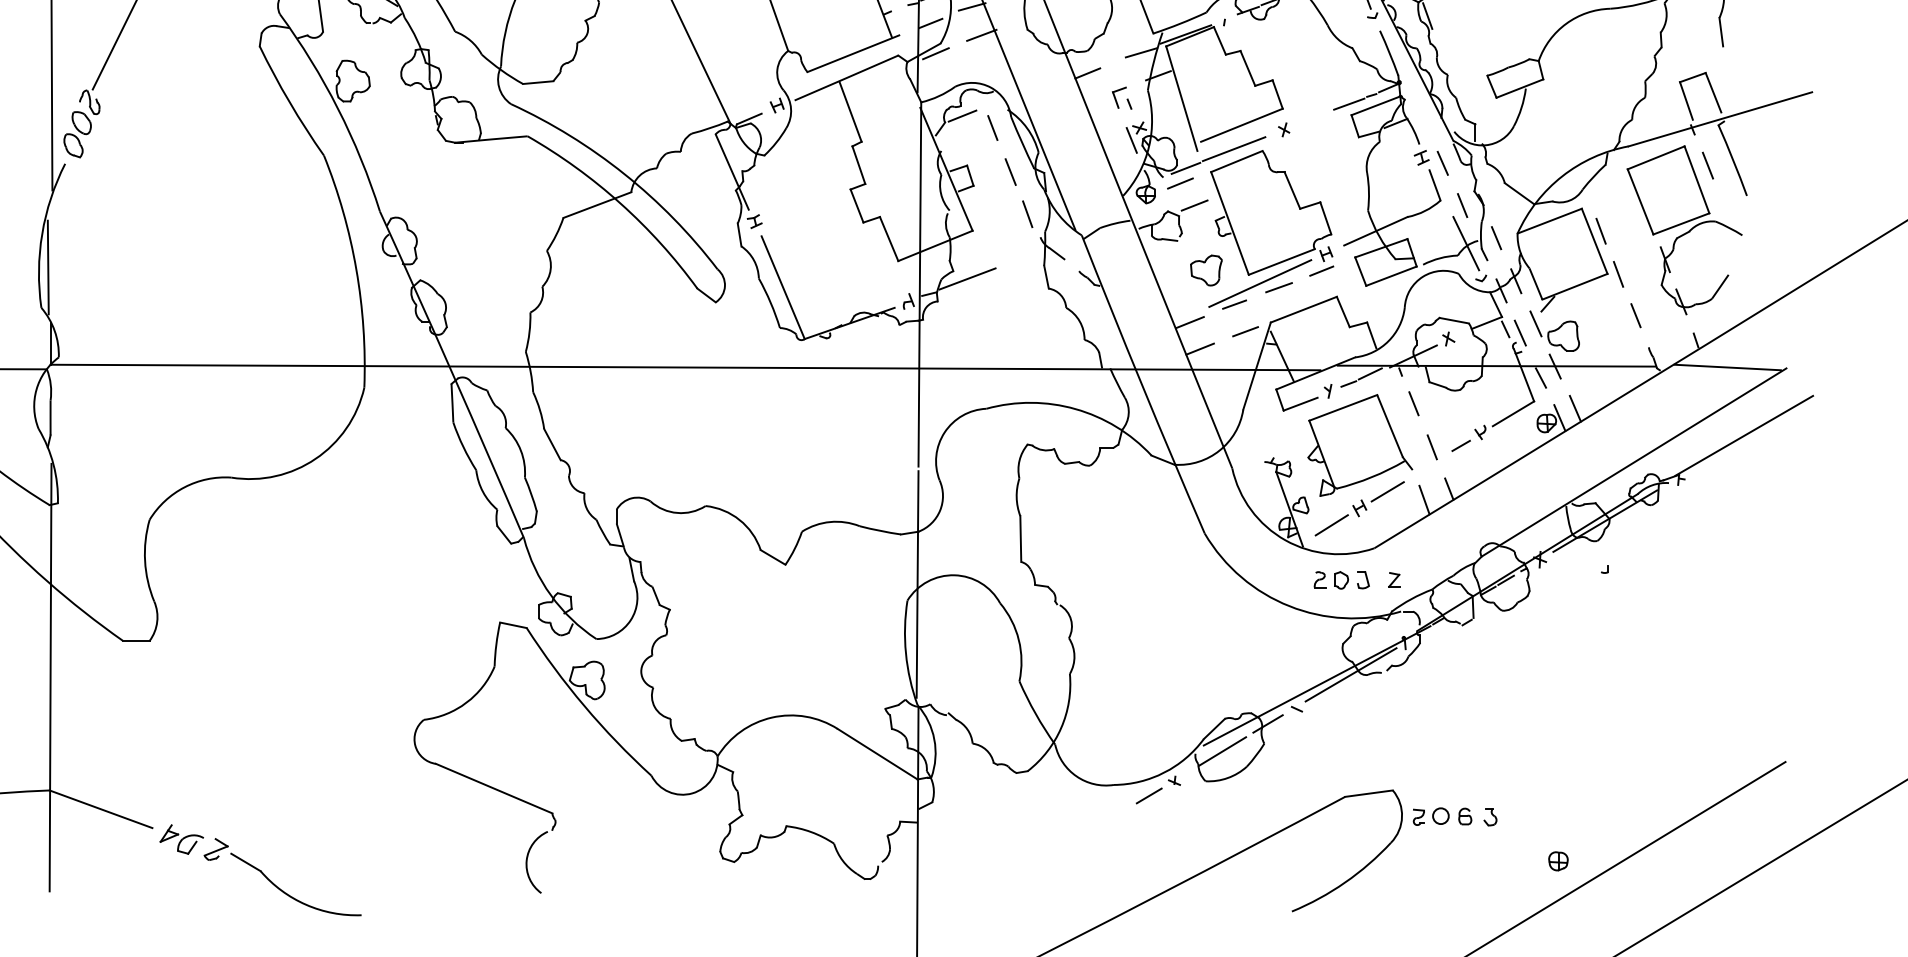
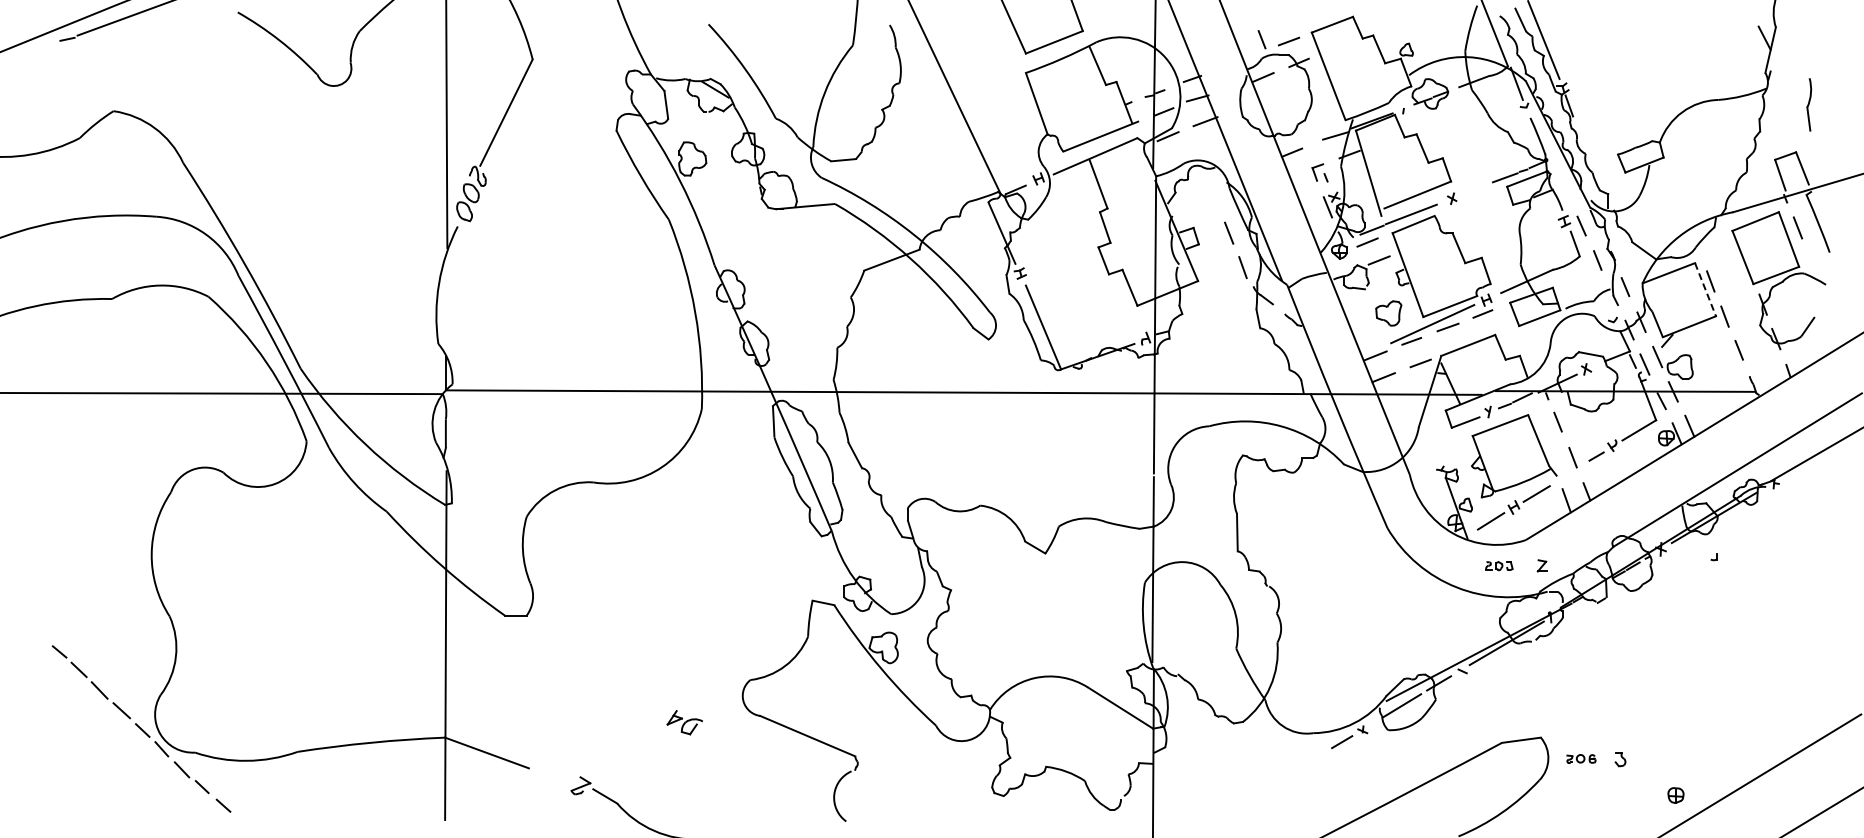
line: (962, 116) -> (1189, 187), removed
line: (992, 127) -> (1214, 196), removed
line: (1594, 241) -> (1705, 289), solid -> dashed
line: (1465, 243) -> (1600, 291), removed
line: (47, 266) -> (443, 310), removed
line: (967, 277) -> (1193, 319), removed
line: (1727, 367) -> (1813, 392), removed
part: (1342, 579) -> (1499, 565), size x0.6
part: (1442, 816) -> (1581, 758), size x0.6
part: (181, 839) -> (684, 722), moved

